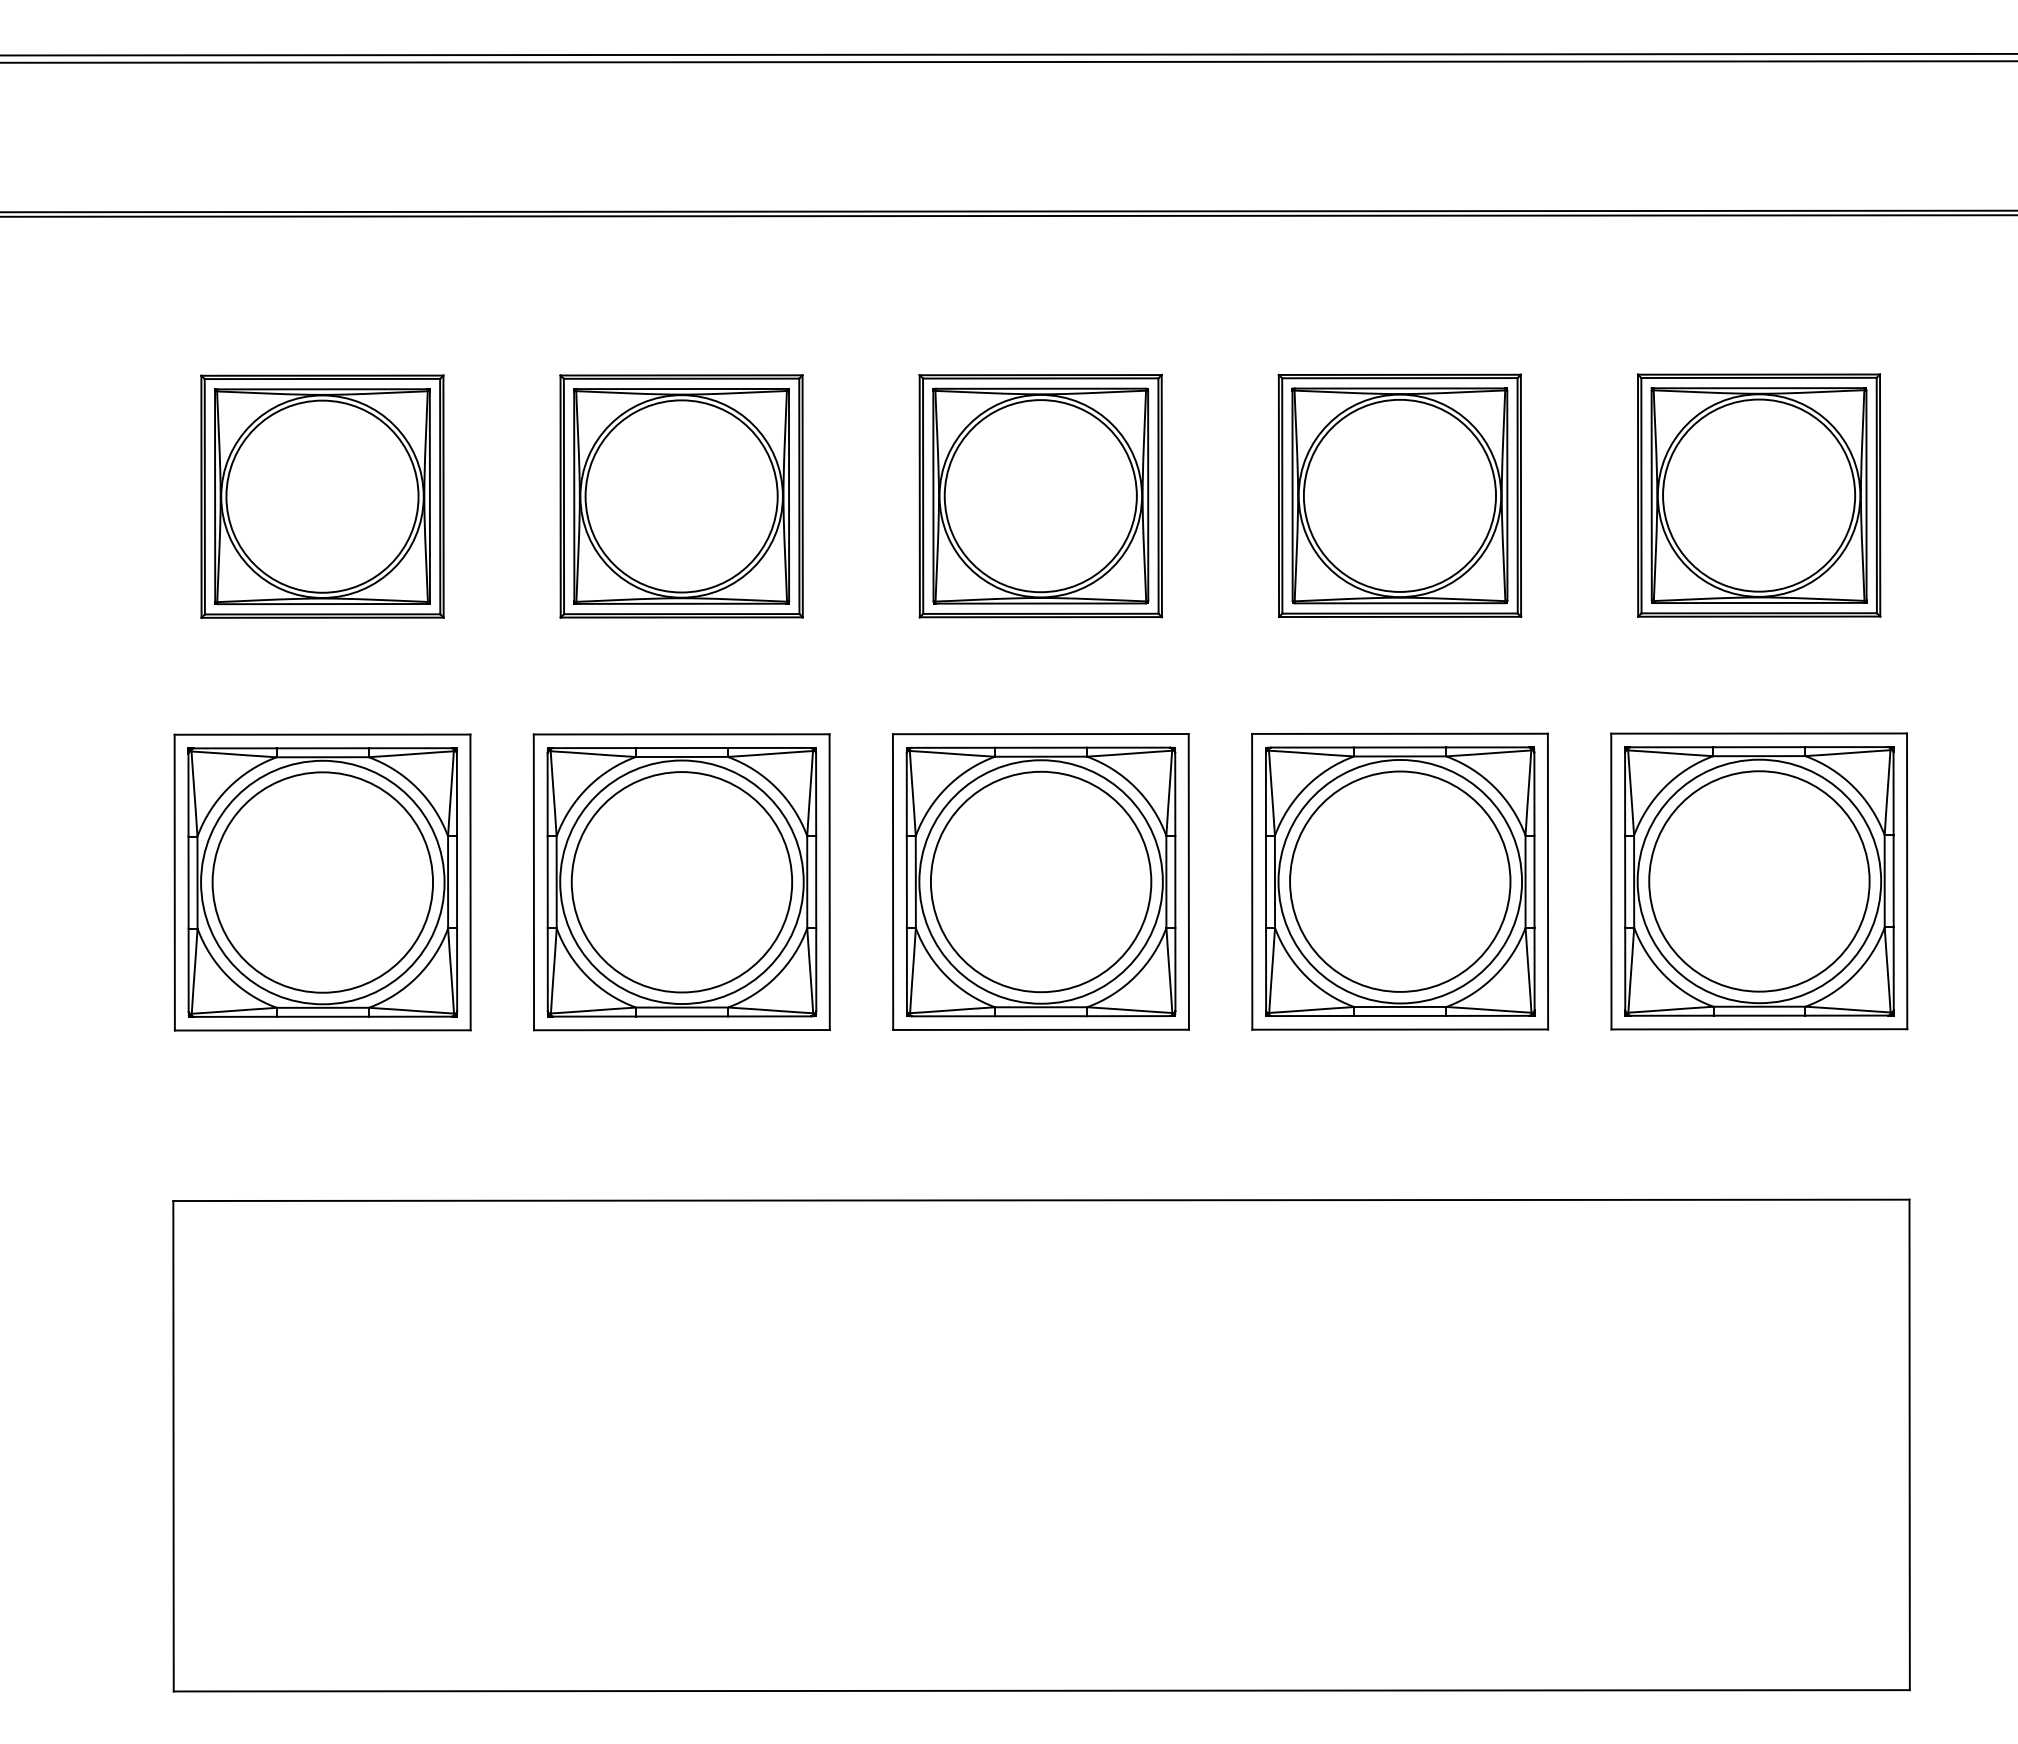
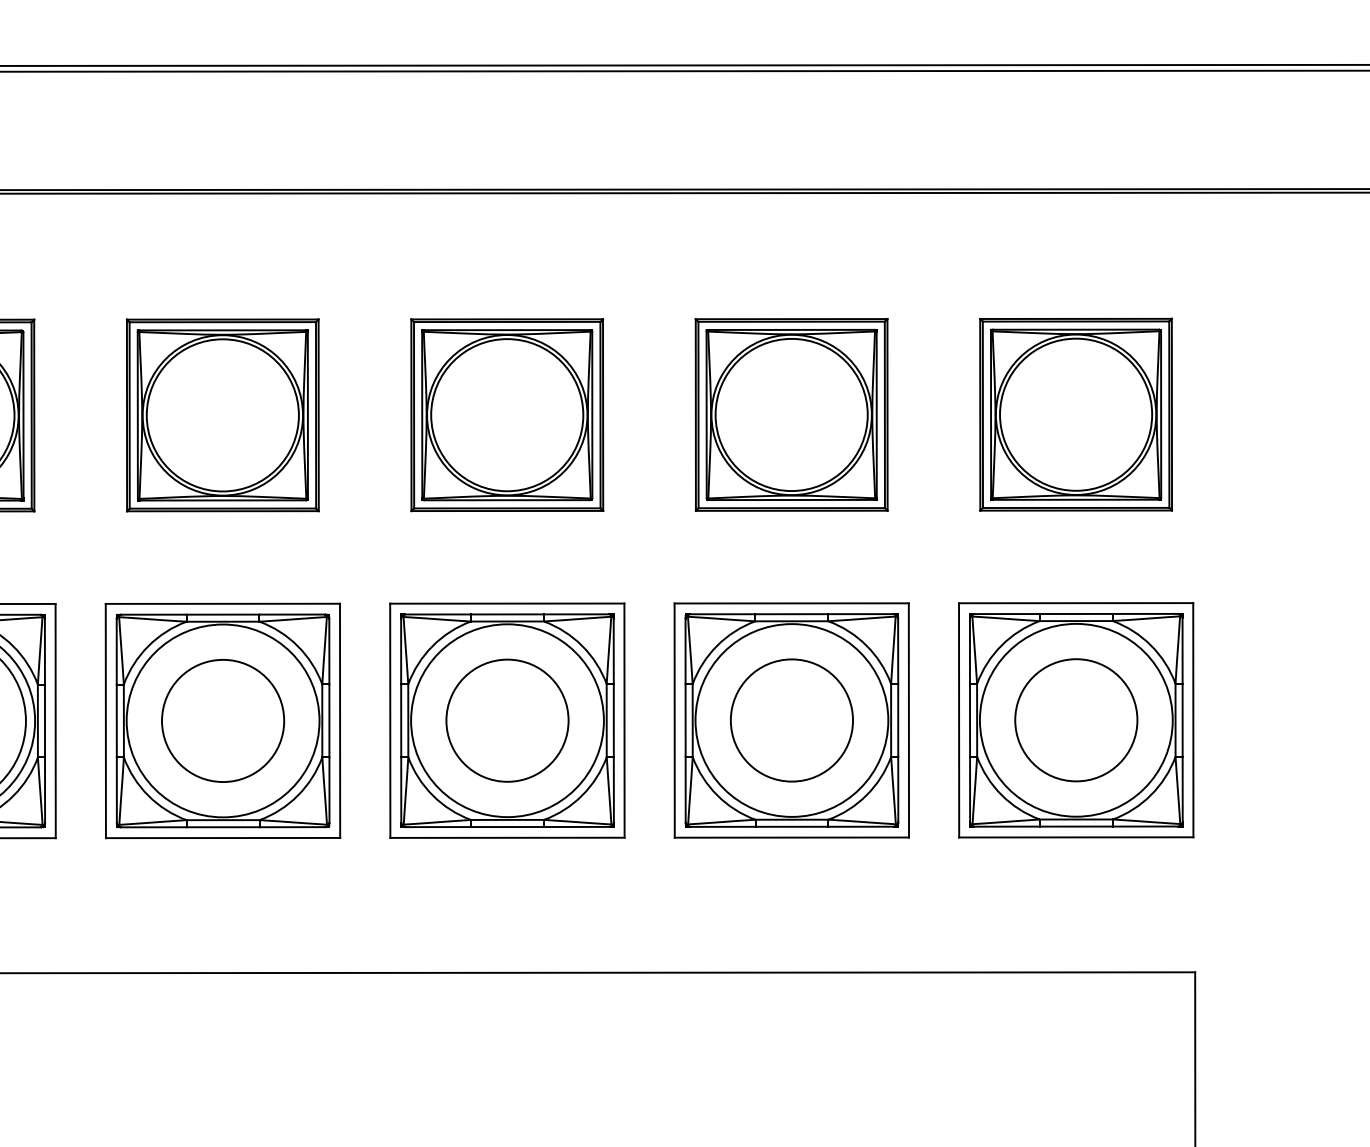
circle: (1040, 881) -> (507, 720), size x0.7
circle: (1400, 881) -> (792, 720), size x0.7
circle: (1759, 881) -> (1076, 720), size x0.7
circle: (681, 882) -> (222, 721), size x0.7

